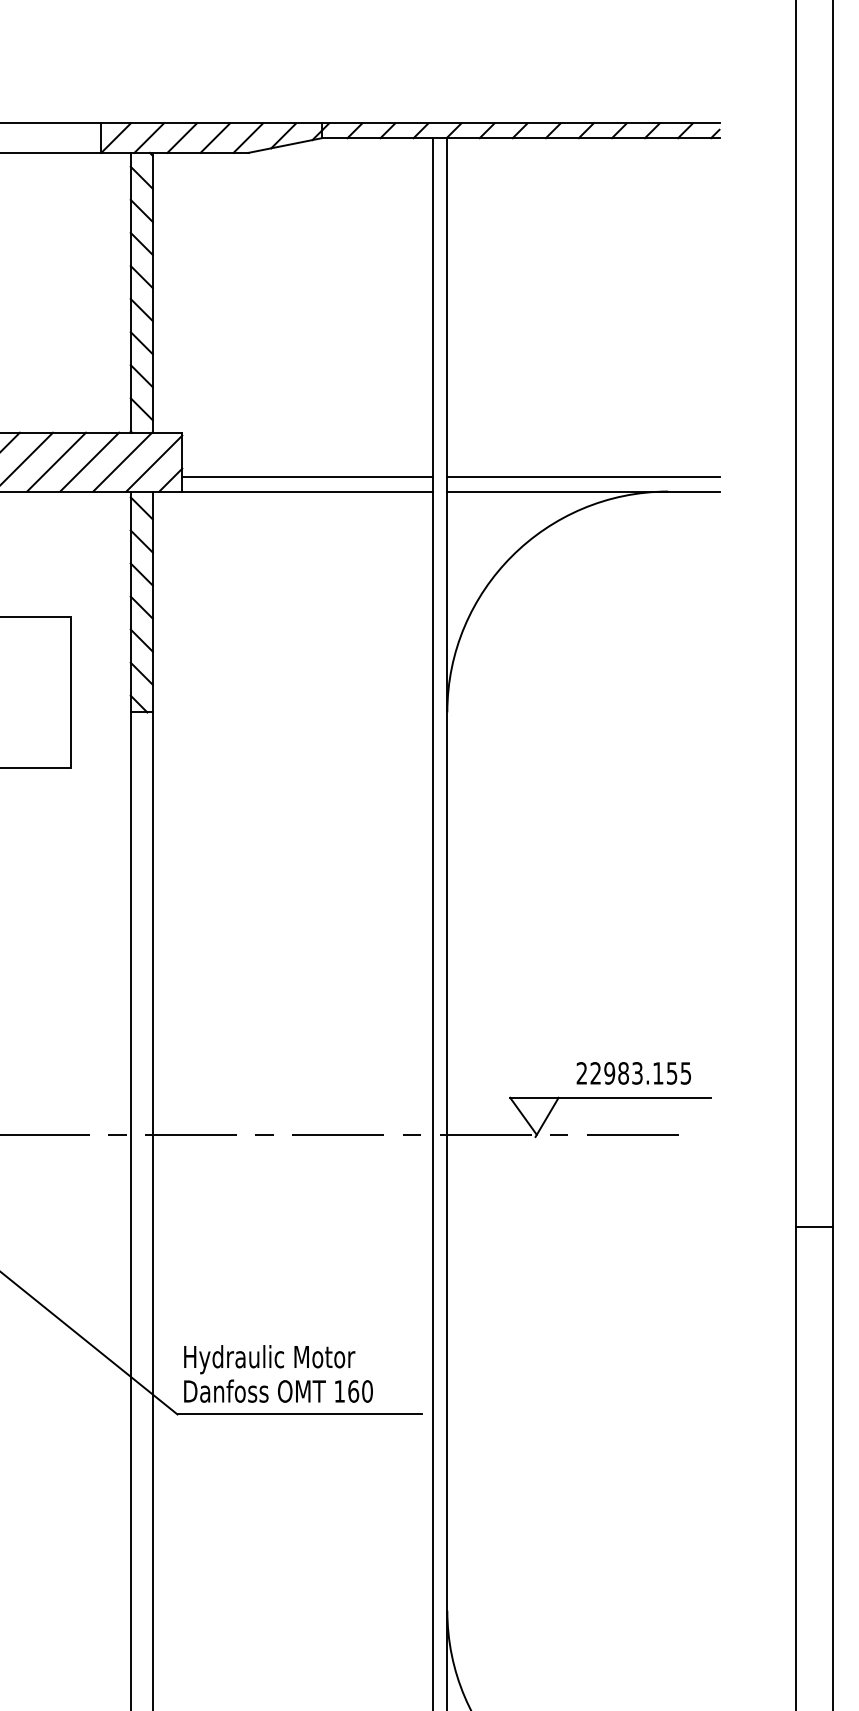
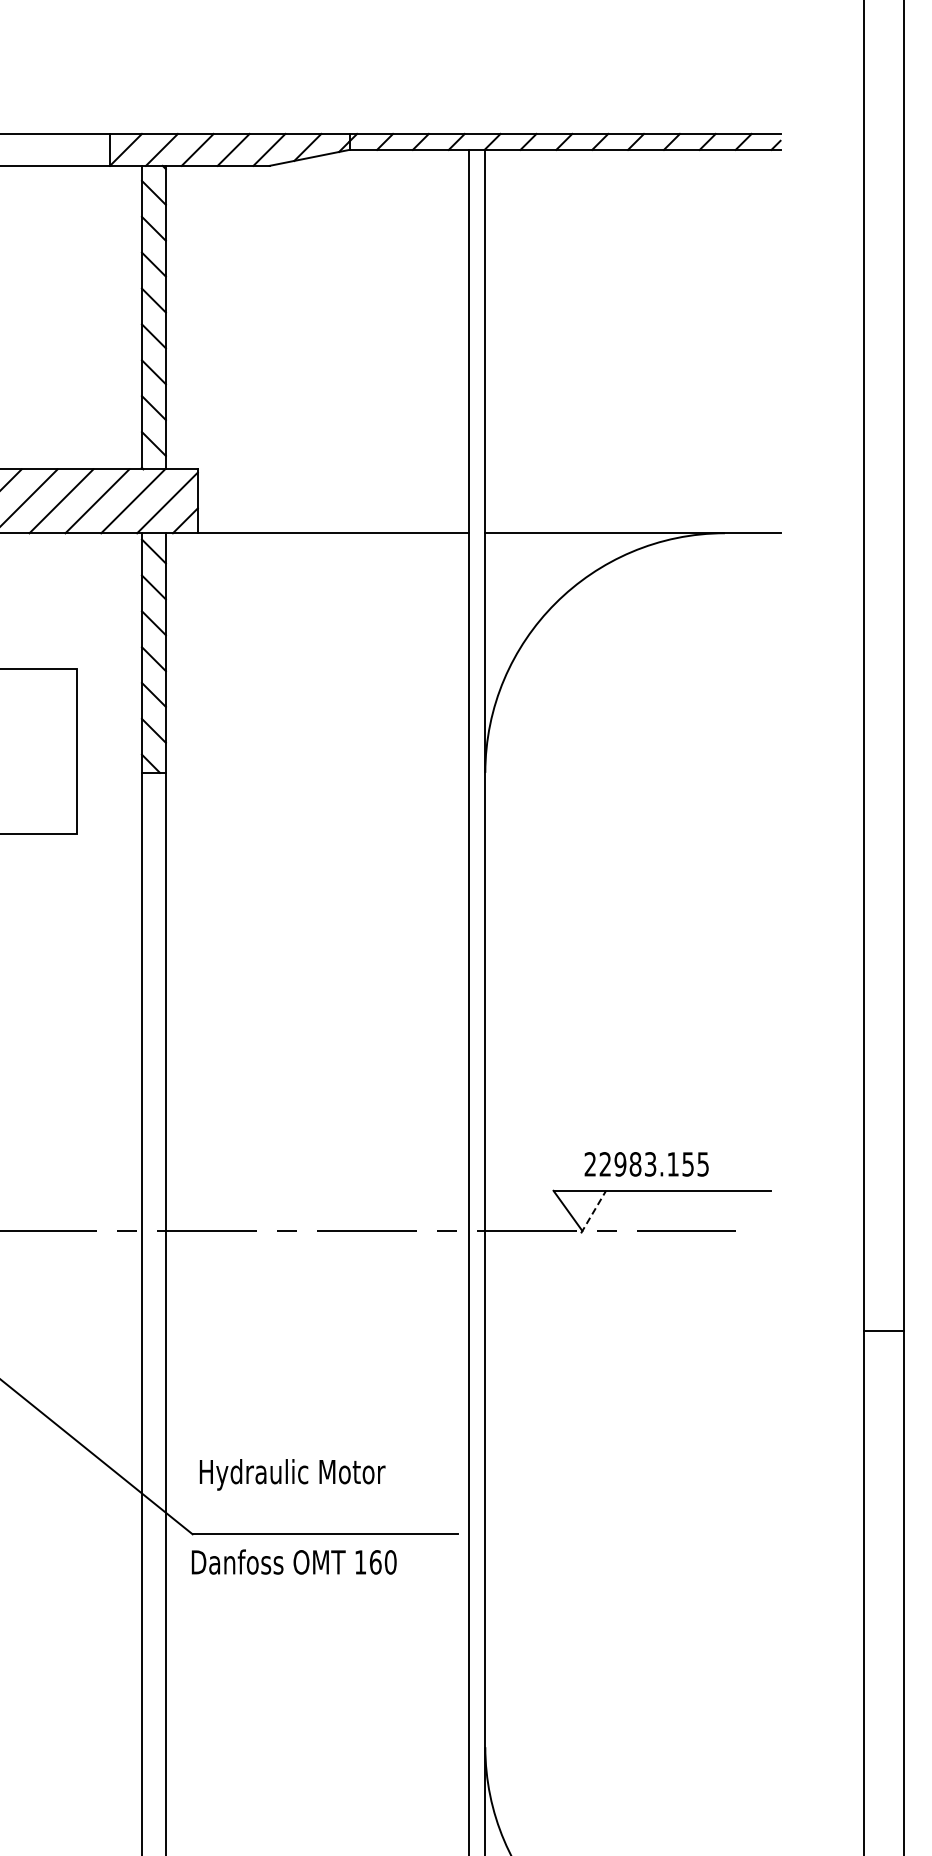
line: (307, 477) -> (333, 517), removed
line: (582, 477) -> (632, 517), removed
text: (633, 1073) -> (646, 1164), moved
line: (547, 1117) -> (593, 1212), solid -> dashed
text: (277, 1390) -> (293, 1561), moved

